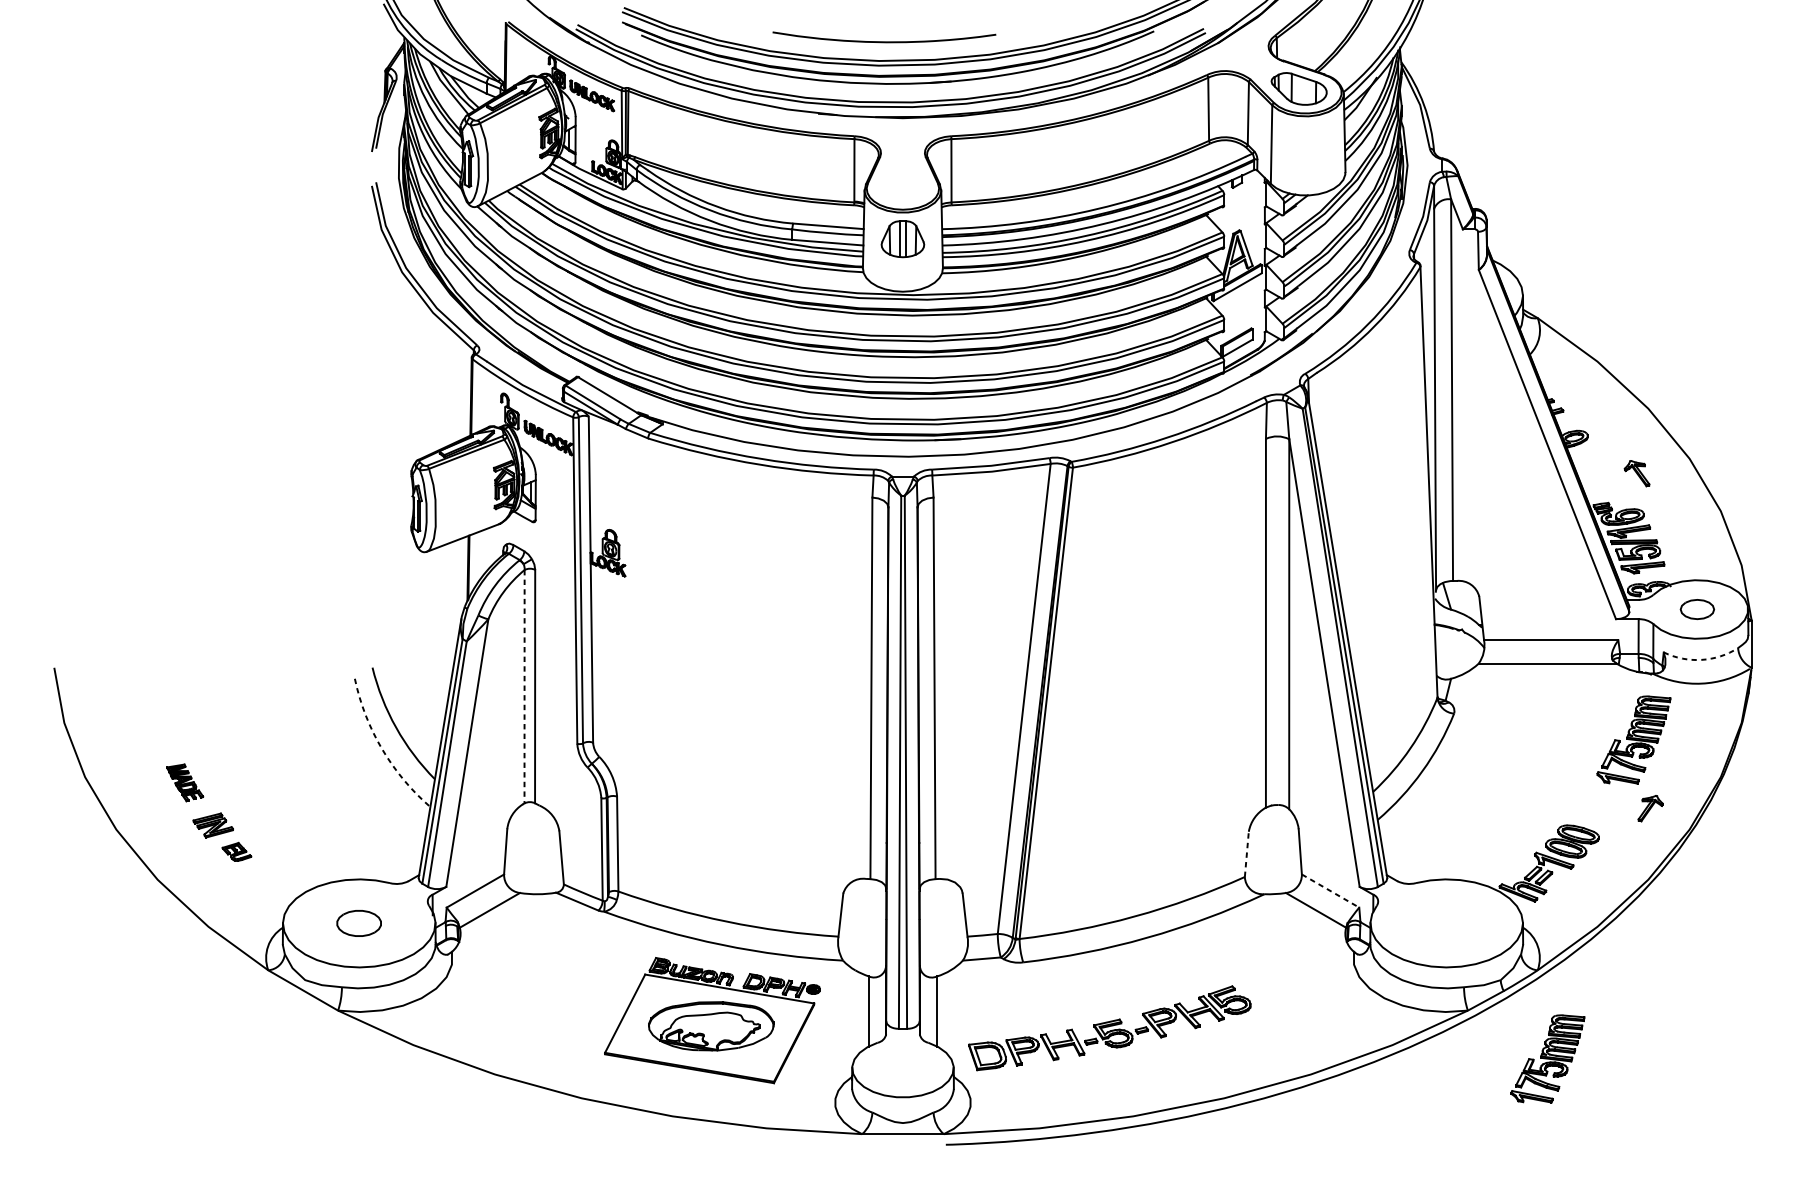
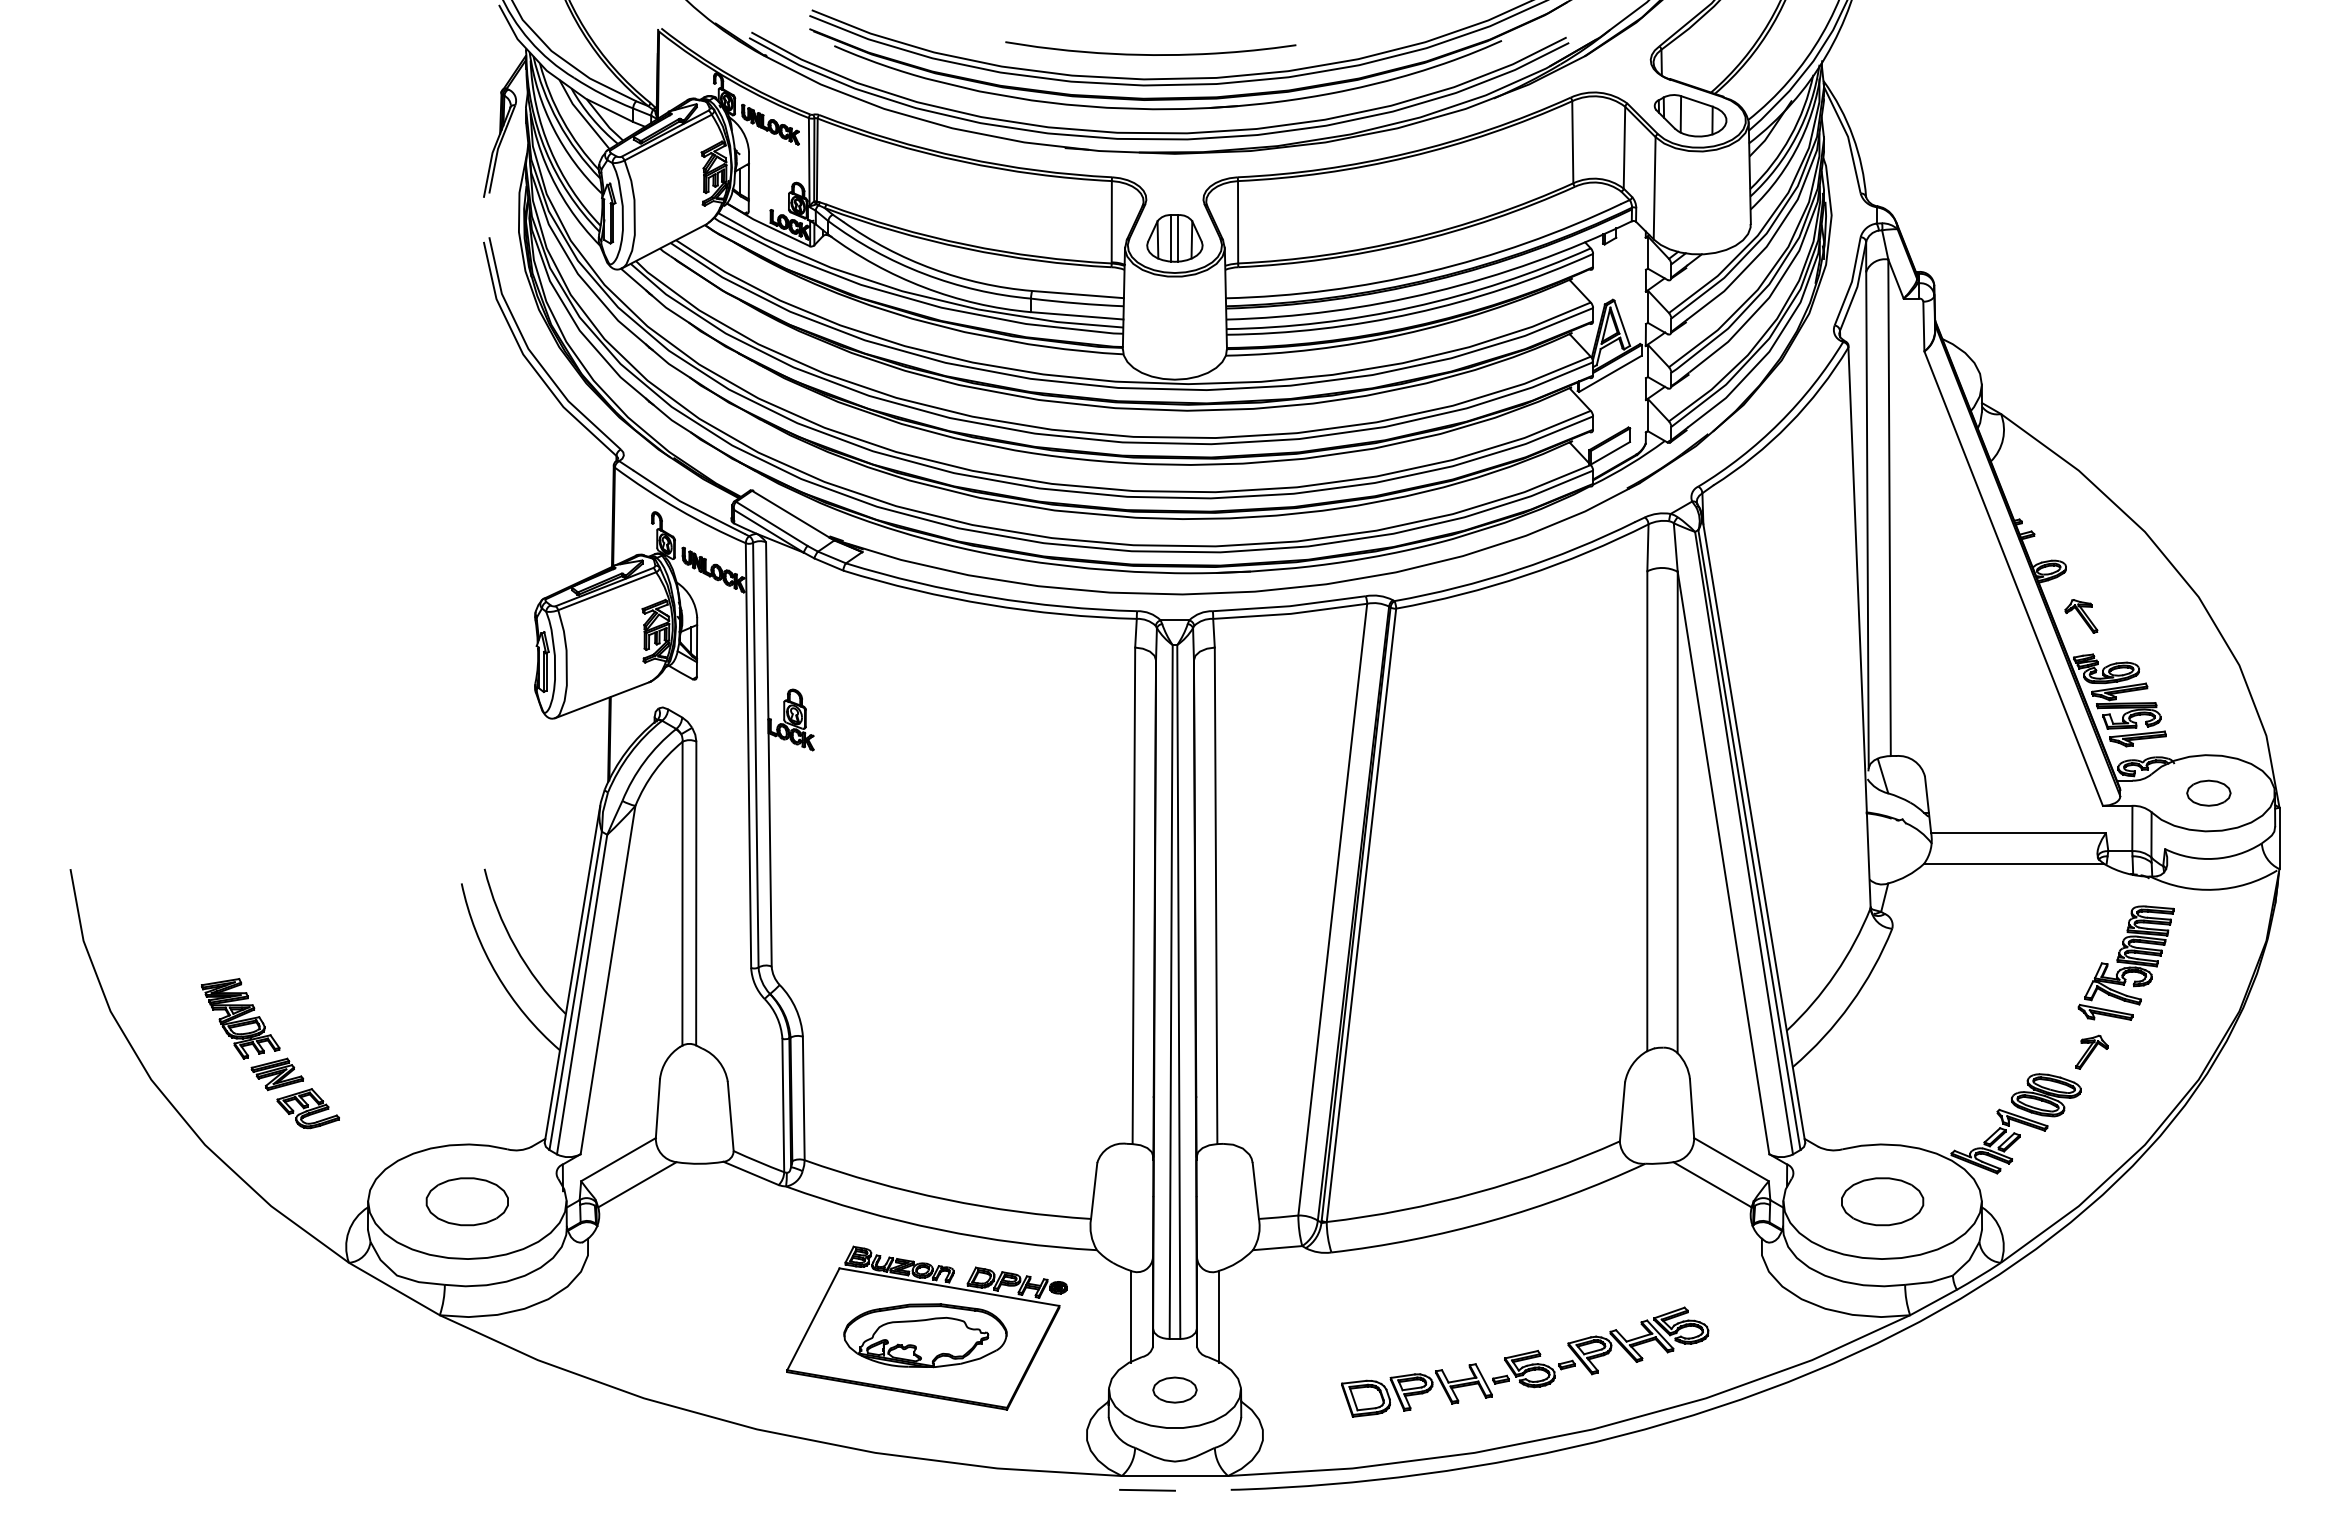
part: (902, 239) -> (1174, 238), moved
part: (1637, 473) -> (2081, 616), moved
arc: (1701, 659) -> (2214, 858), dashed -> solid
line: (524, 686) -> (682, 893), dashed -> solid
arc: (382, 748) -> (497, 974), dashed -> solid
part: (184, 782) -> (240, 1018), size x1.67
part: (1650, 807) -> (2091, 1051), moved
part: (236, 851) -> (307, 1108), size x1.67
line: (1246, 854) -> (1622, 1111), dashed -> solid
line: (1330, 890) -> (1731, 1159), dashed -> solid
part: (358, 923) -> (466, 1201), size x1.43
part: (1446, 923) -> (1882, 1201), added
part: (1110, 1027) -> (1525, 1361), moved
part: (1547, 1058) -> (2013, 1377), removed
part: (902, 1067) -> (1174, 1389), added
line: (881, 1144) -> (1147, 1489), added

